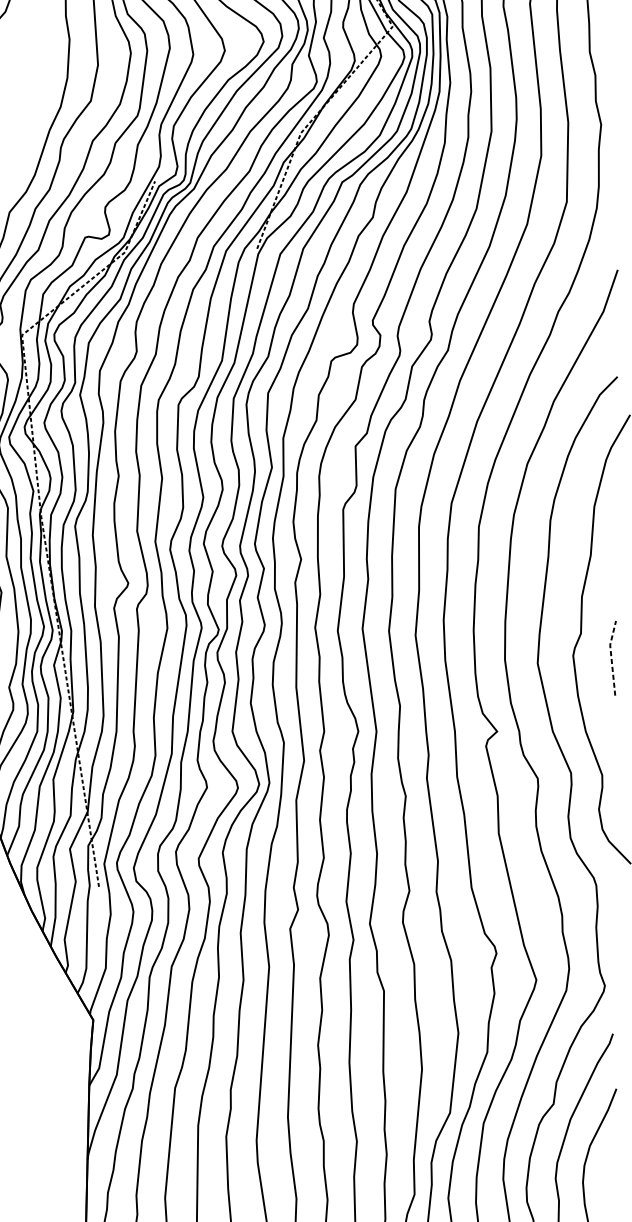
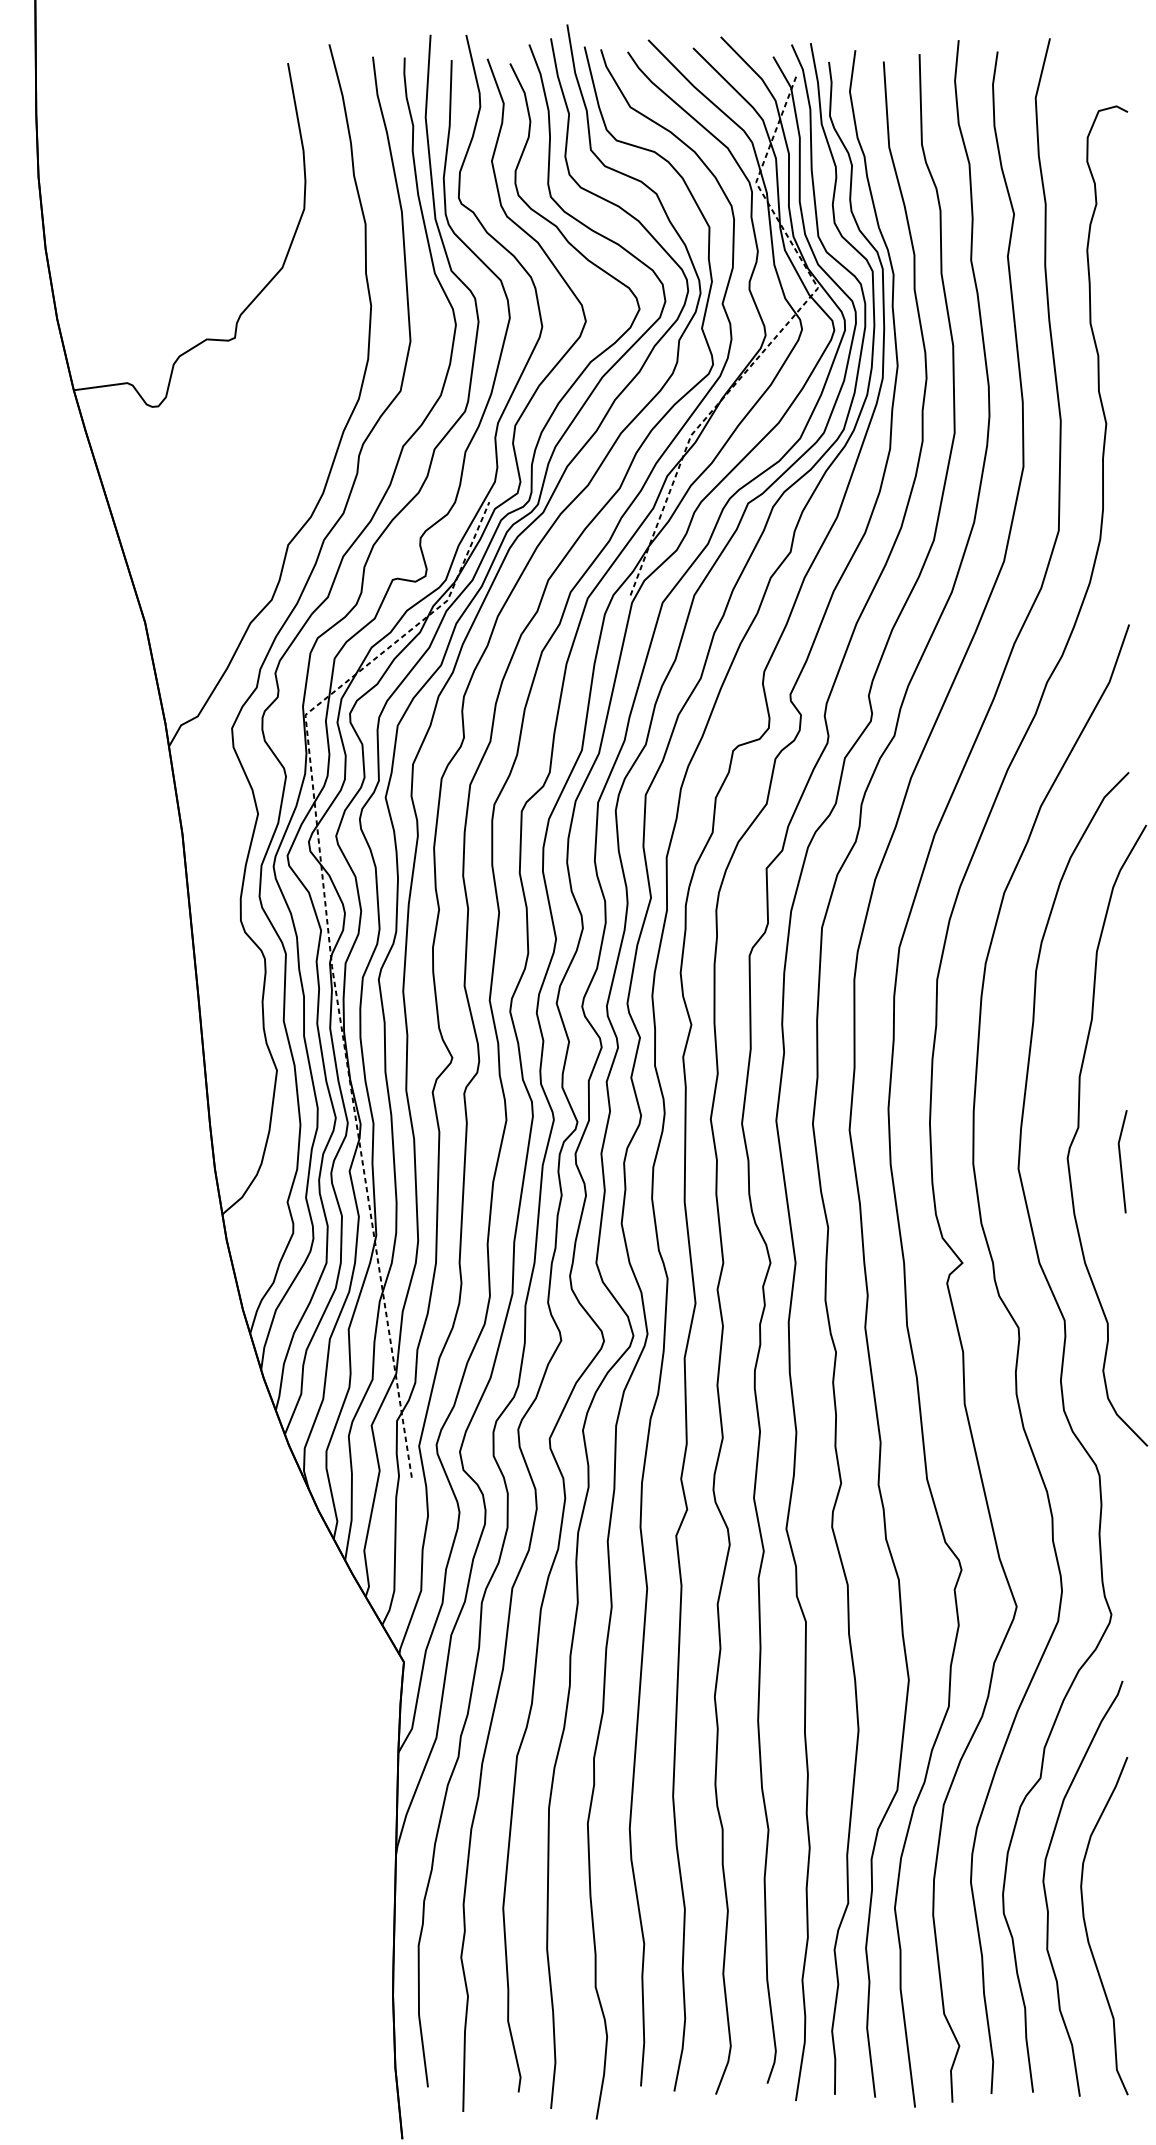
line: (611, 657) -> (1120, 1160), dashed -> solid

